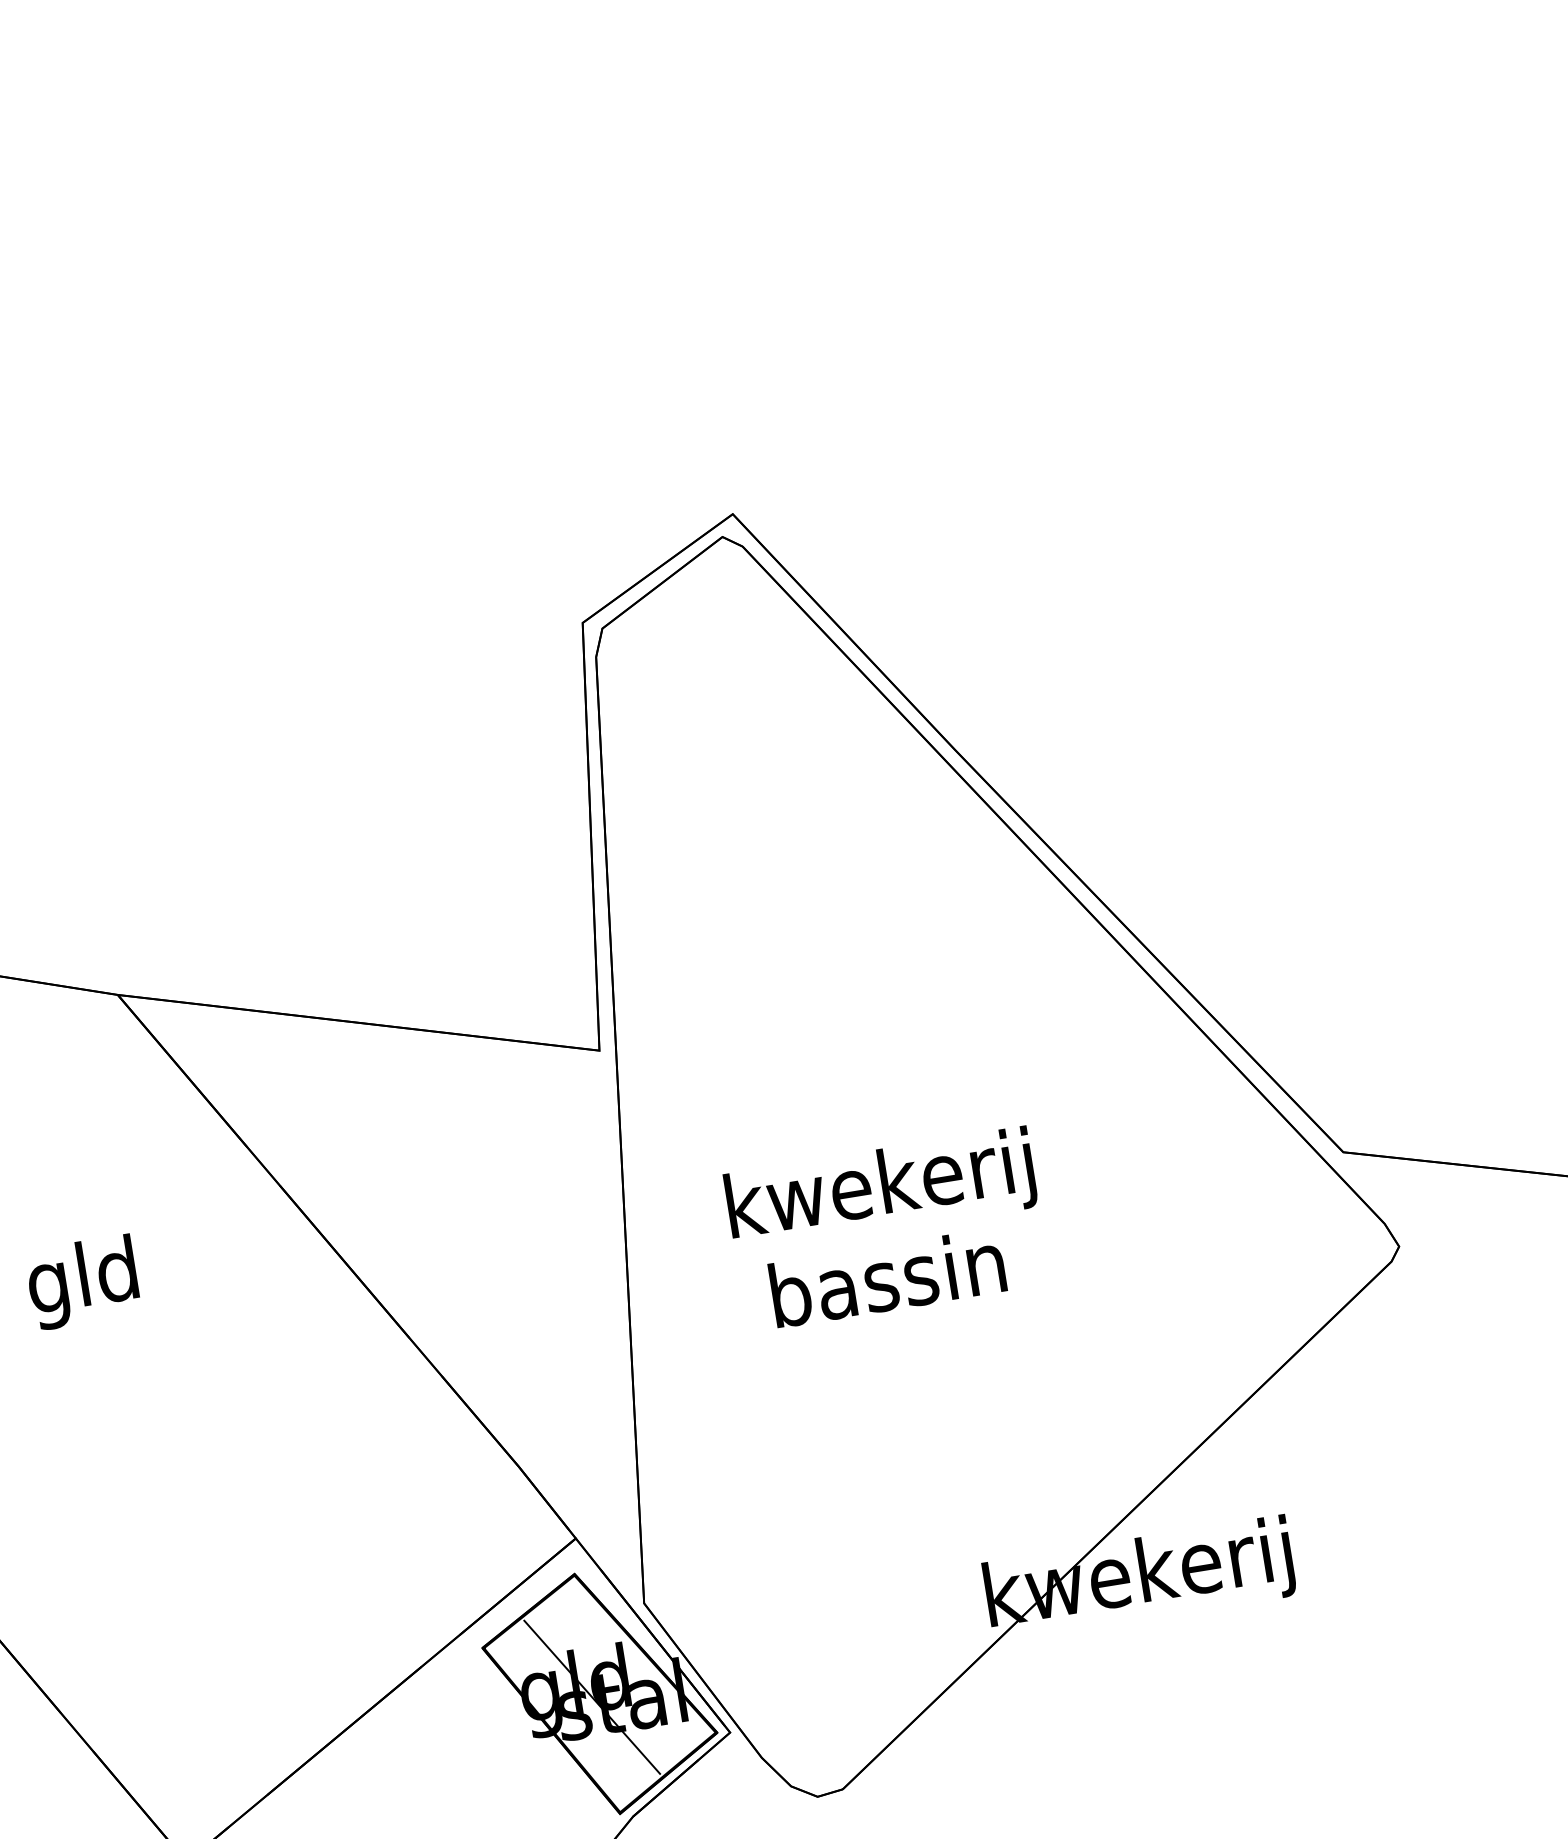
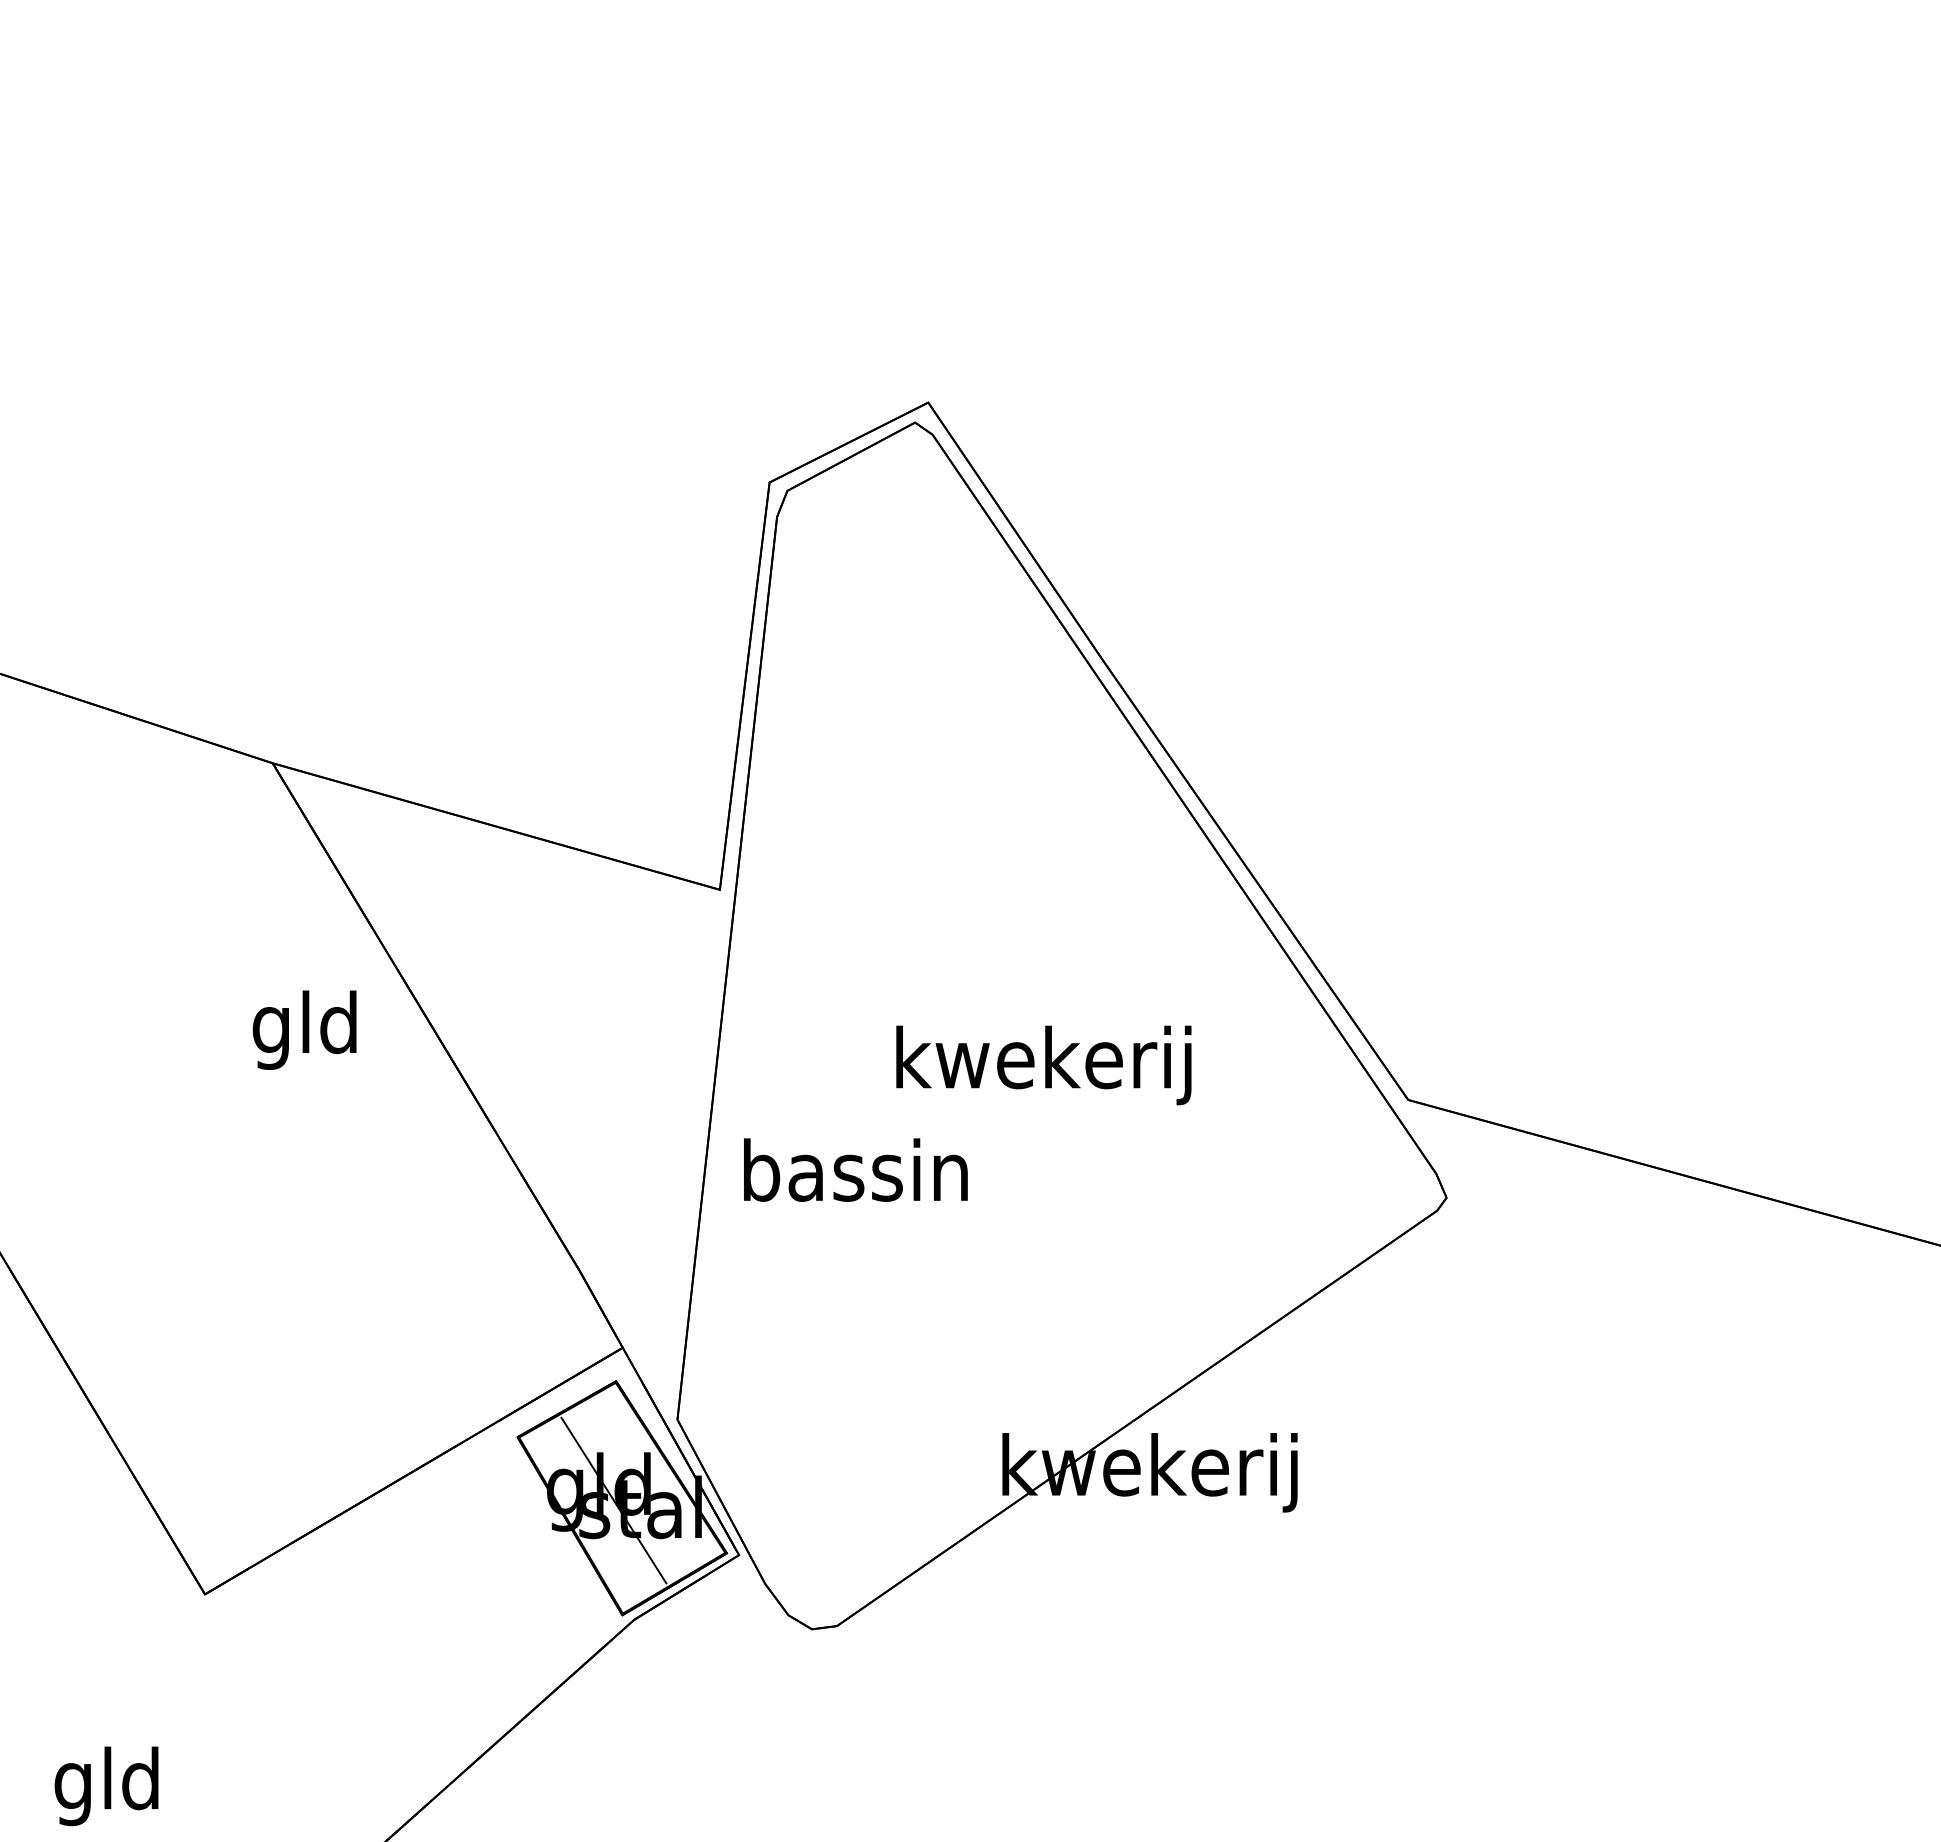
text: (880, 1190) -> (1043, 1065), moved
text: (887, 1277) -> (855, 1169), moved
text: (82, 1281) -> (304, 1029), moved

